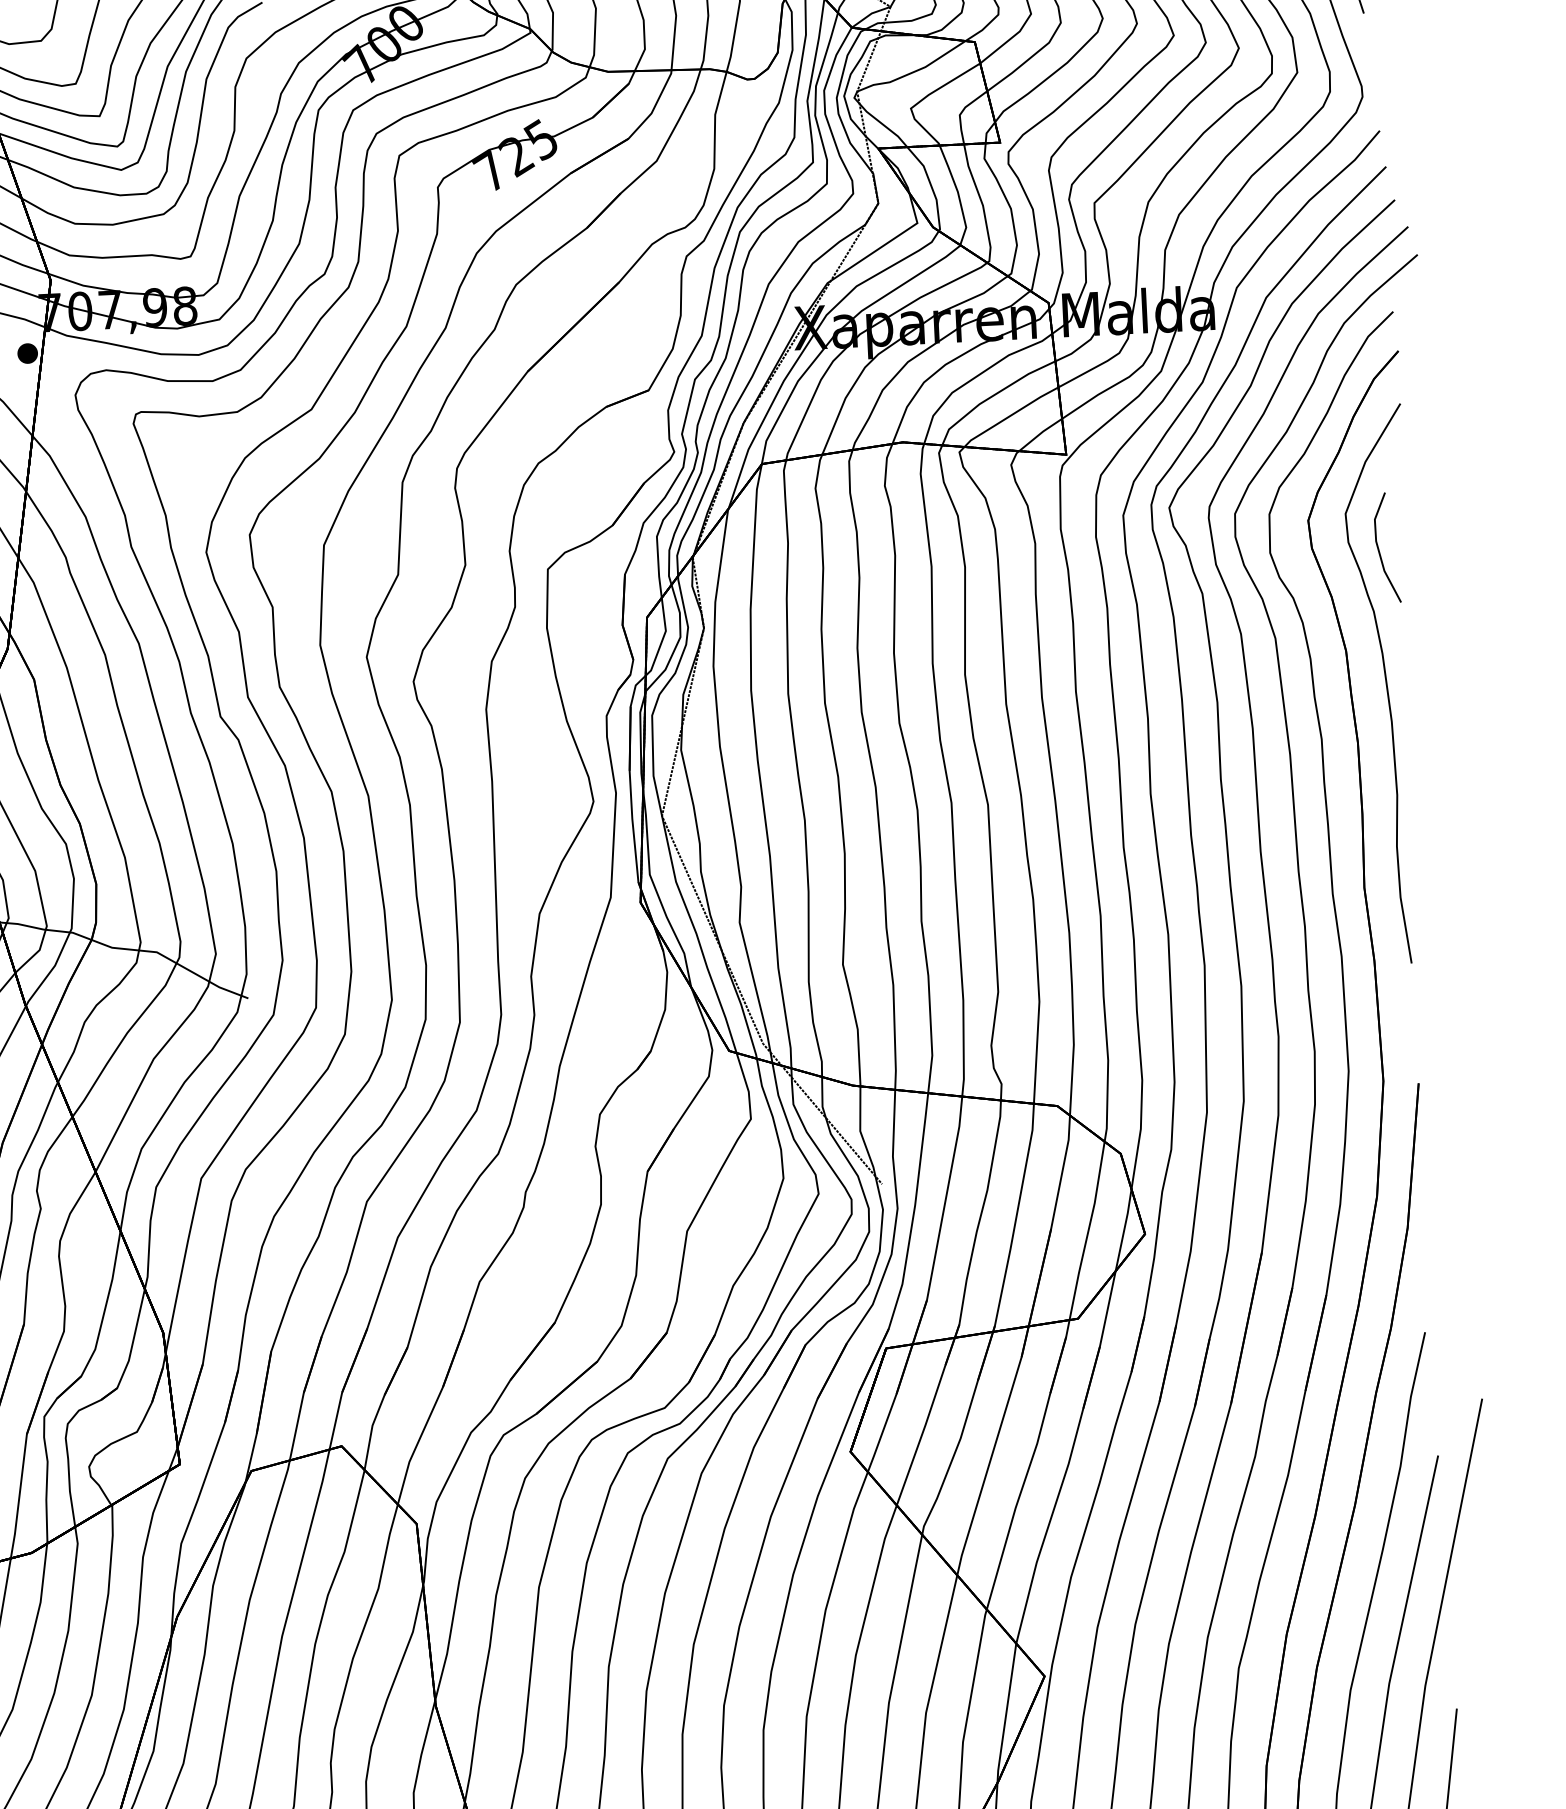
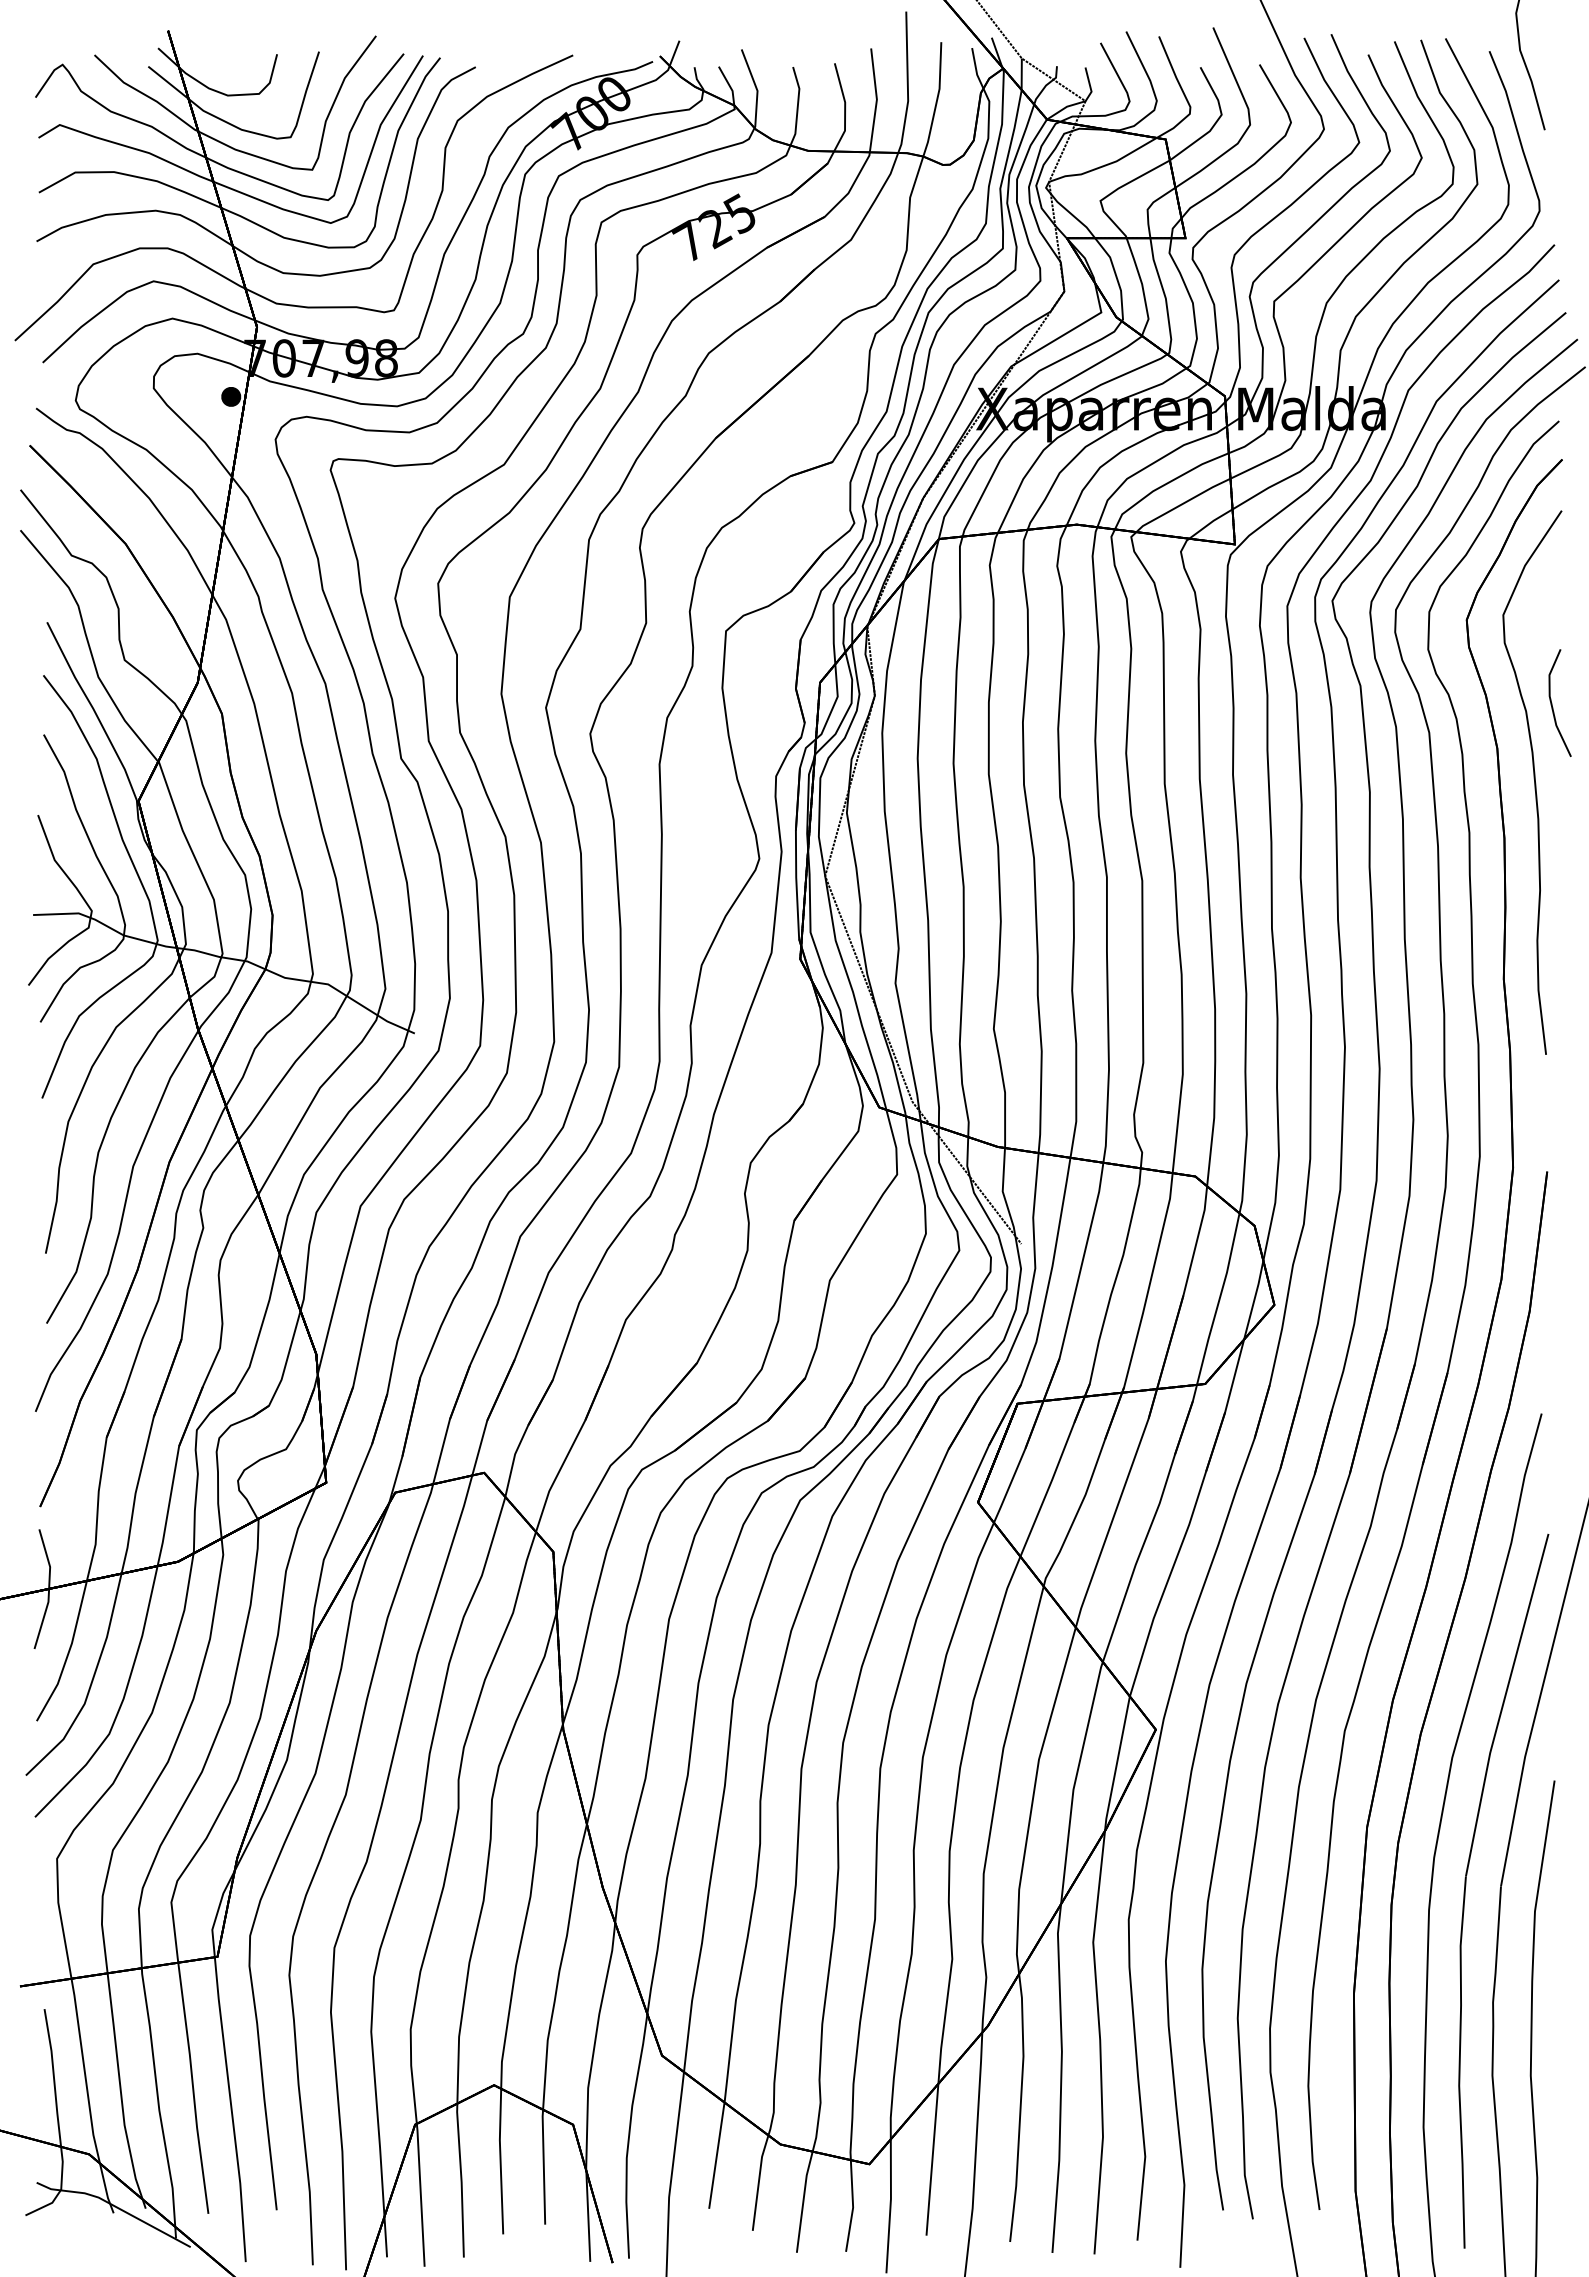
line: (1379, 548) -> (1552, 703), moved

